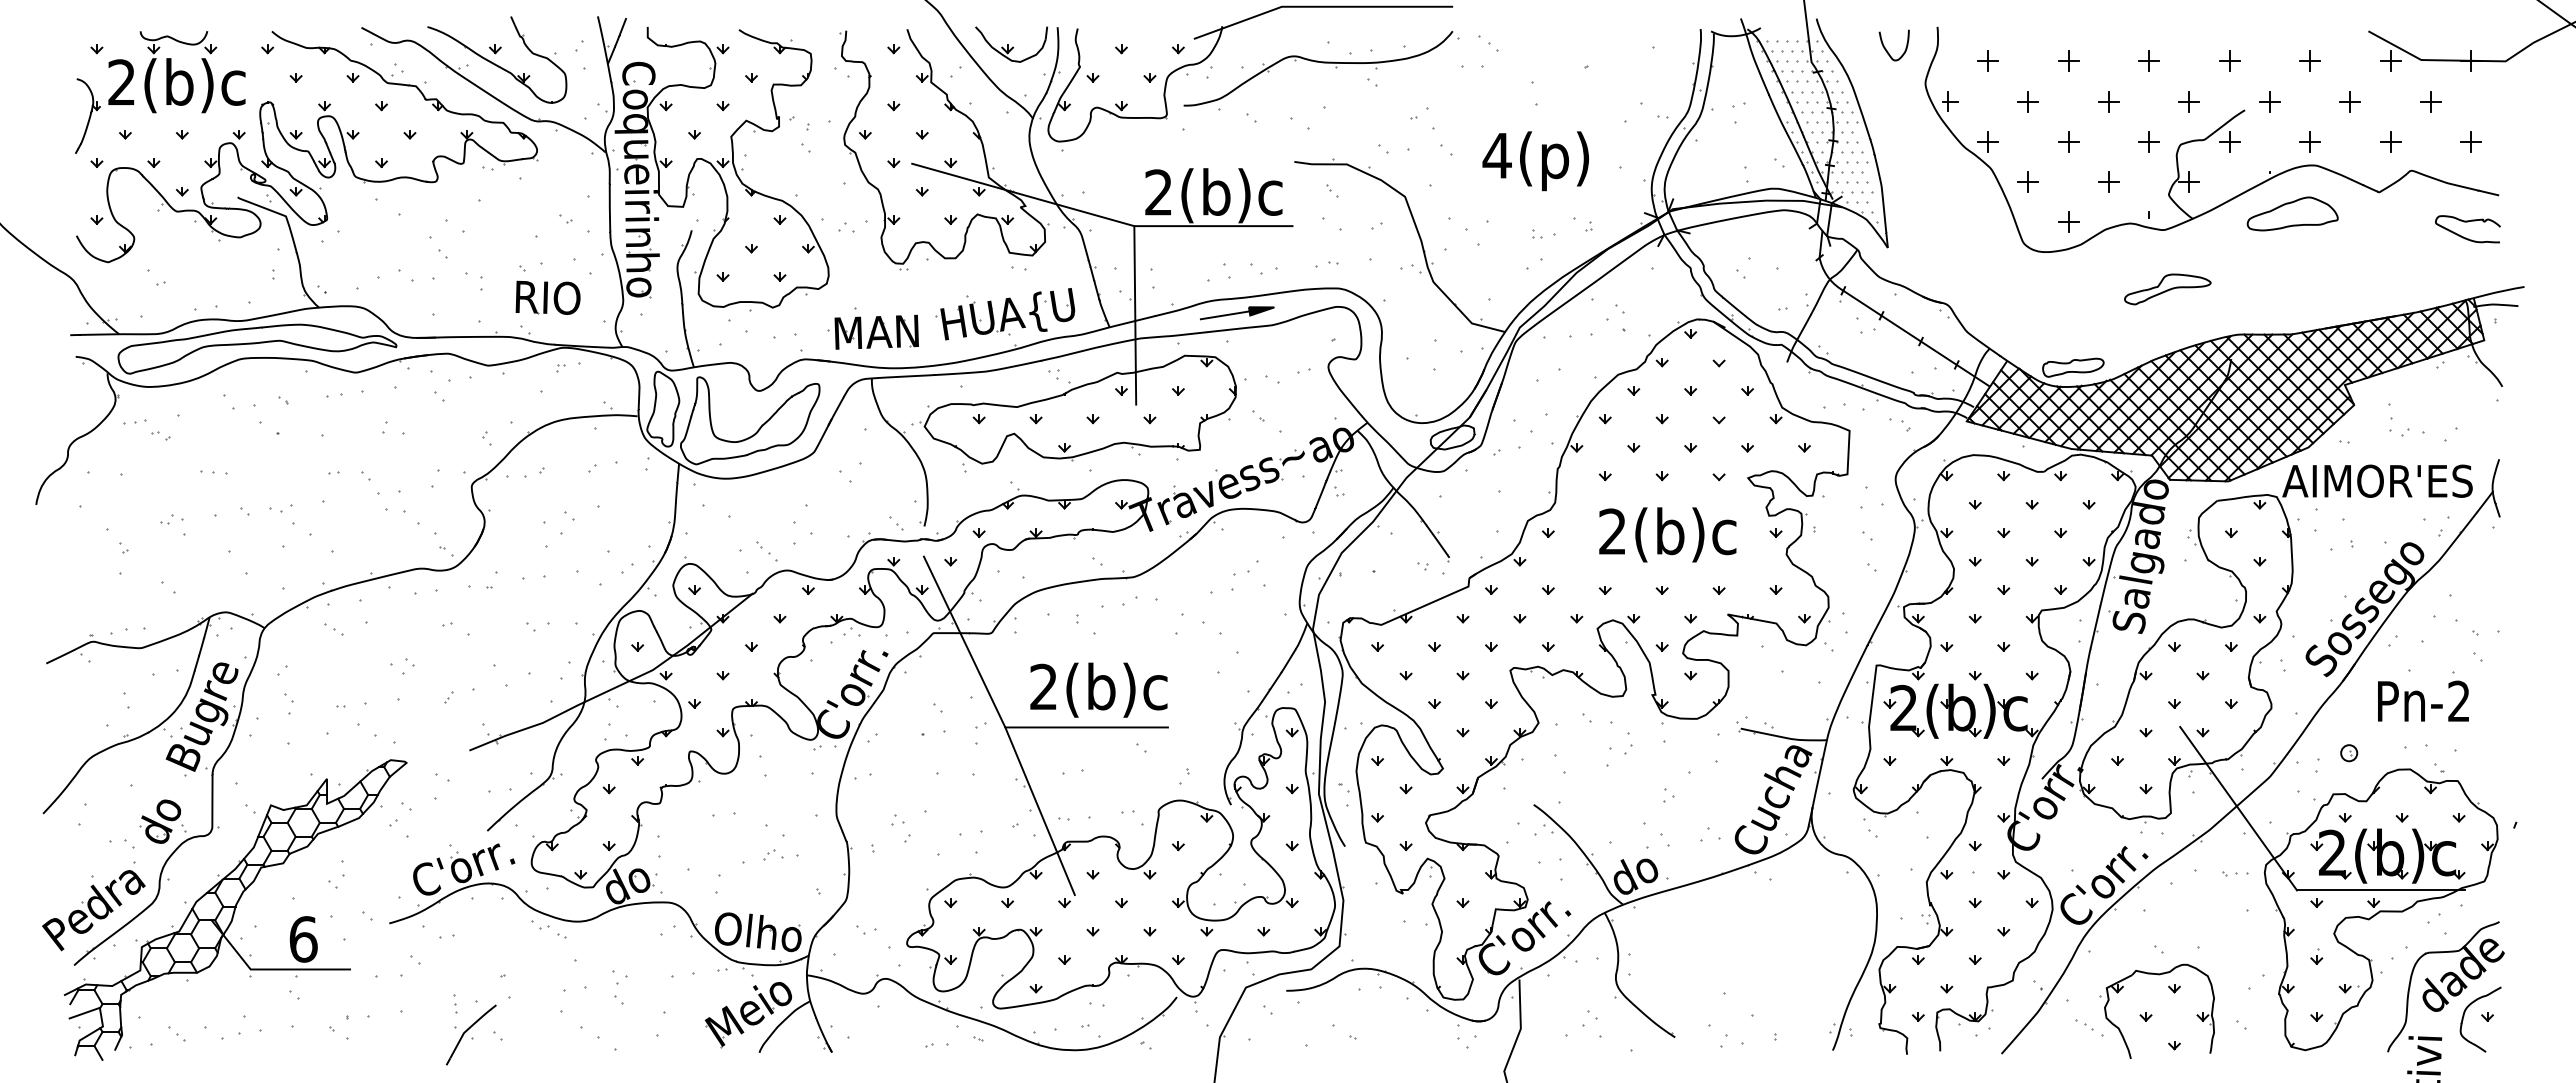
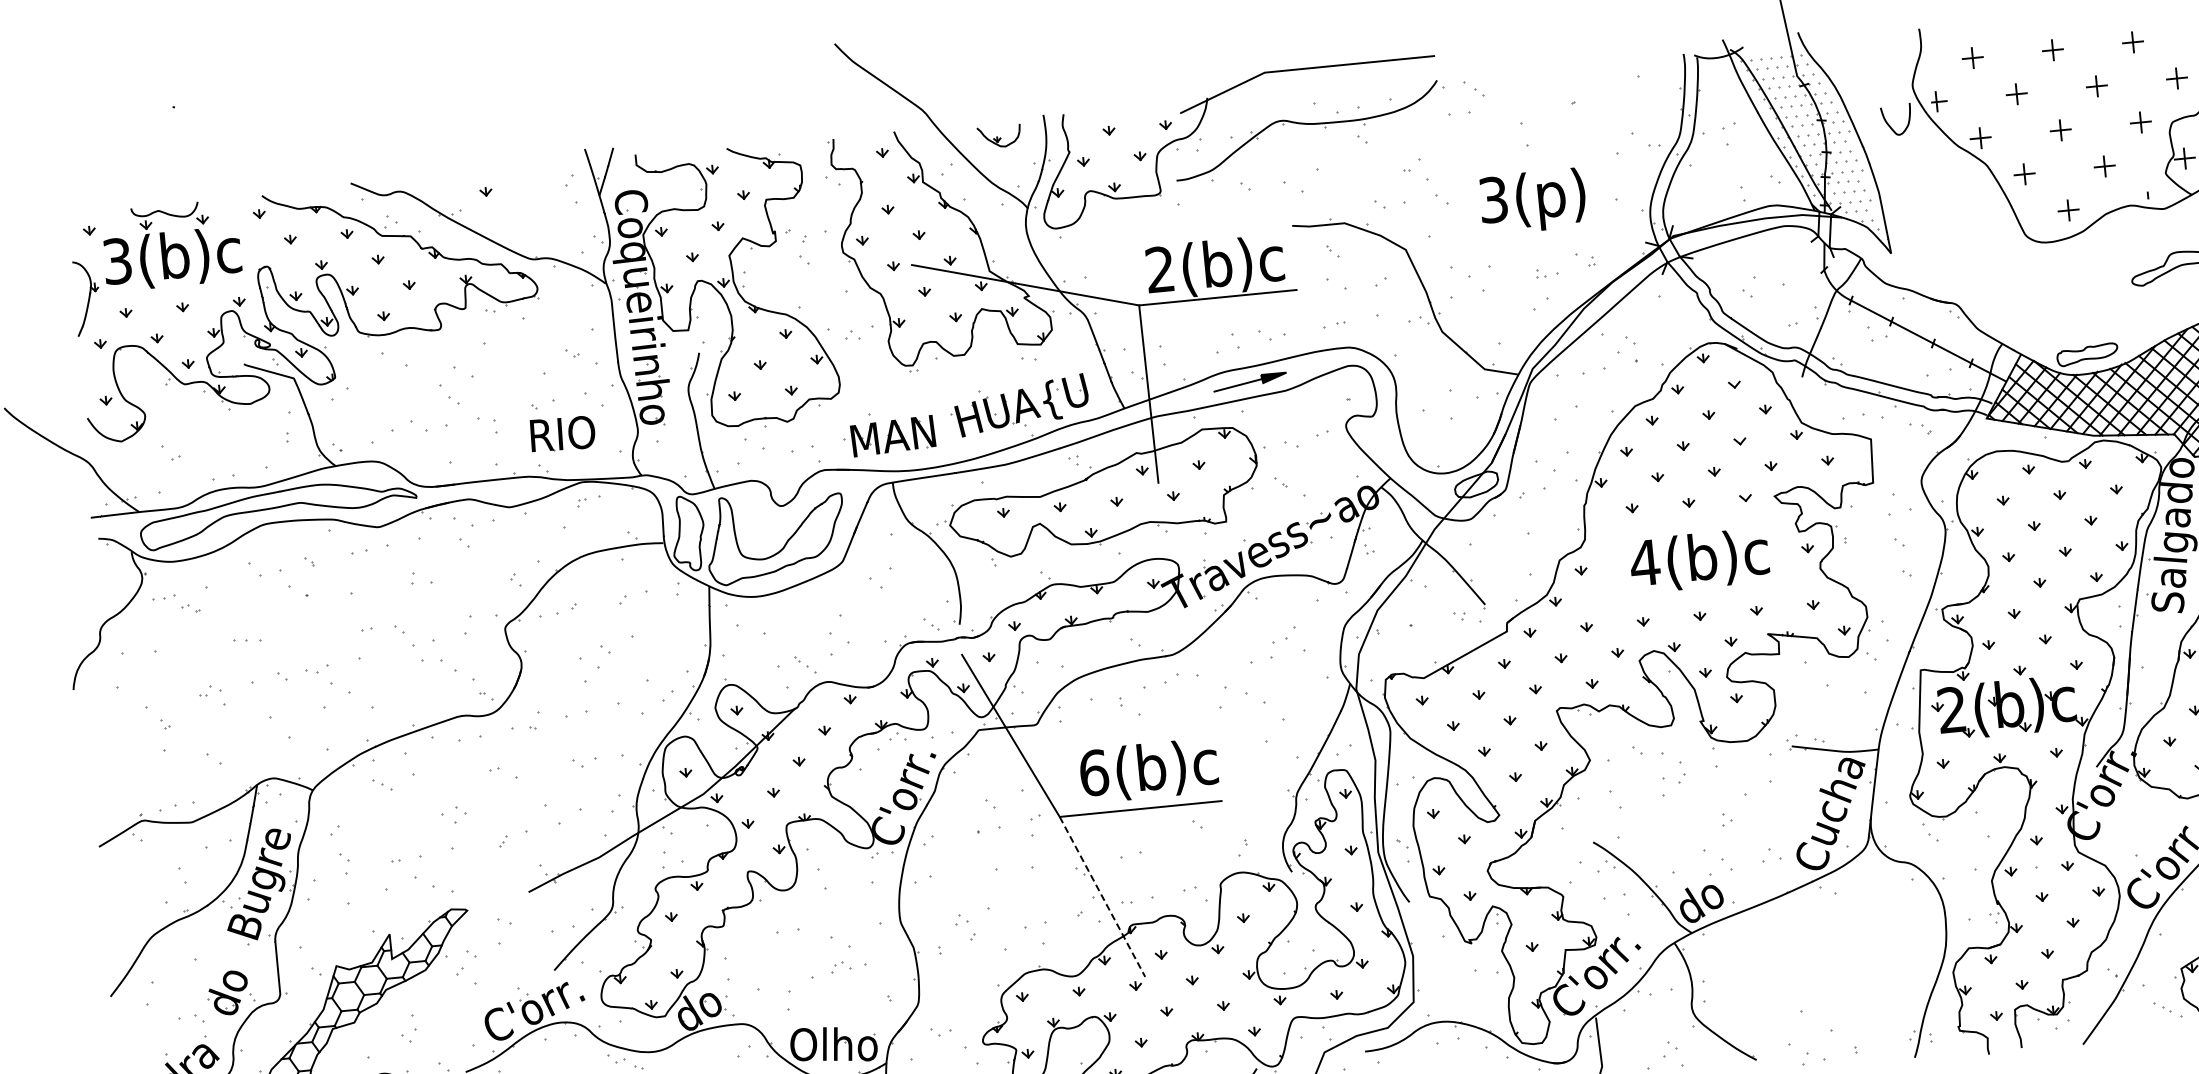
part: (1011, 44) -> (999, 136), size x0.6
curve: (1886, 48) -> (1889, 123), moved
part: (497, 59) -> (489, 201), removed
text: (121, 82) -> (117, 261), 2(b)c -> 3(b)c
text: (1496, 155) -> (1492, 199), 4(p) -> 3(p)
text: (1612, 531) -> (1644, 562), 2(b)c -> 4(b)c
text: (1044, 686) -> (1094, 772), 2(b)c -> 6(b)c
line: (1040, 811) -> (1102, 897), solid -> dashed

